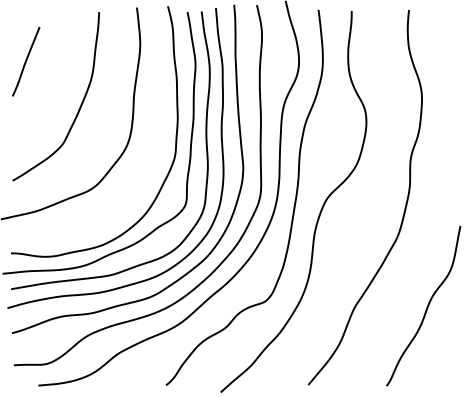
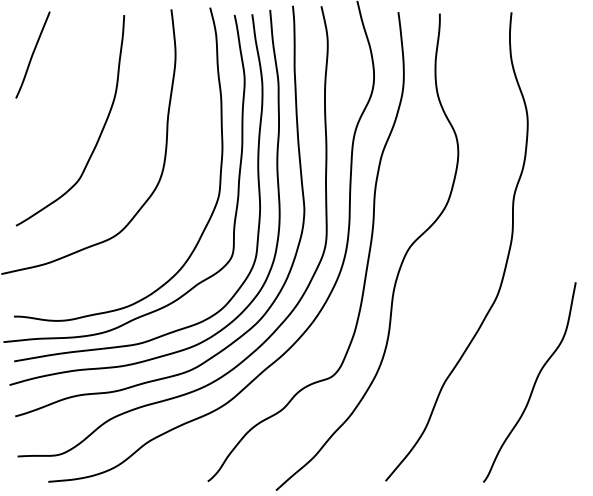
line: (25, 61) -> (32, 54), moved

